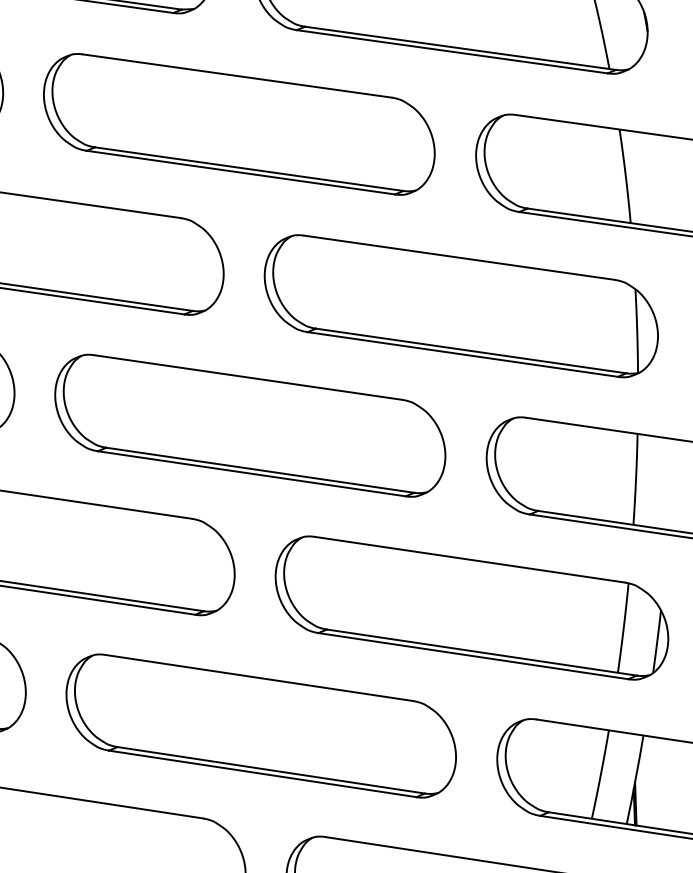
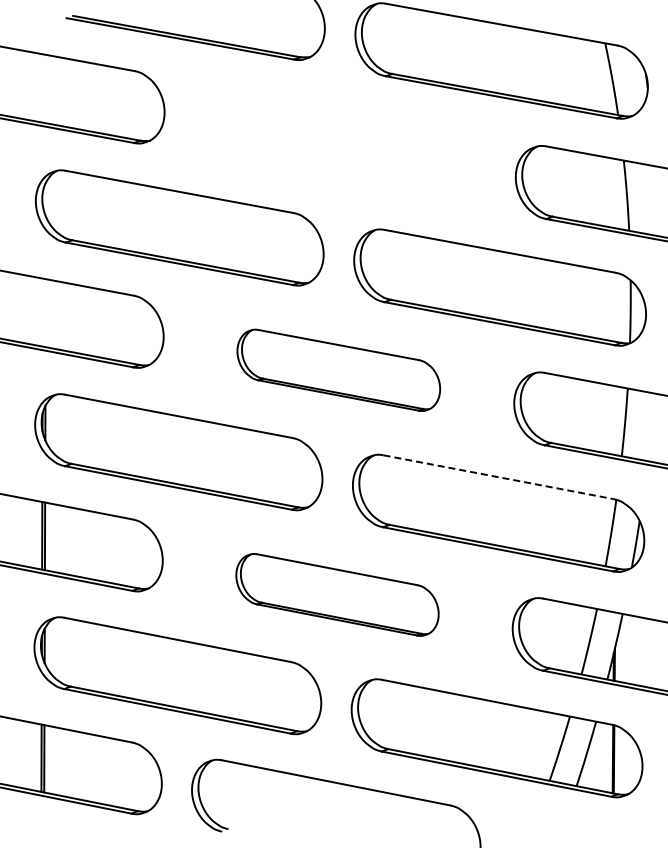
part: (238, 123) -> (339, 144), removed
part: (249, 426) -> (338, 370), size x0.7
line: (471, 560) -> (499, 477), solid -> dashed
part: (261, 725) -> (337, 594), size x0.7

